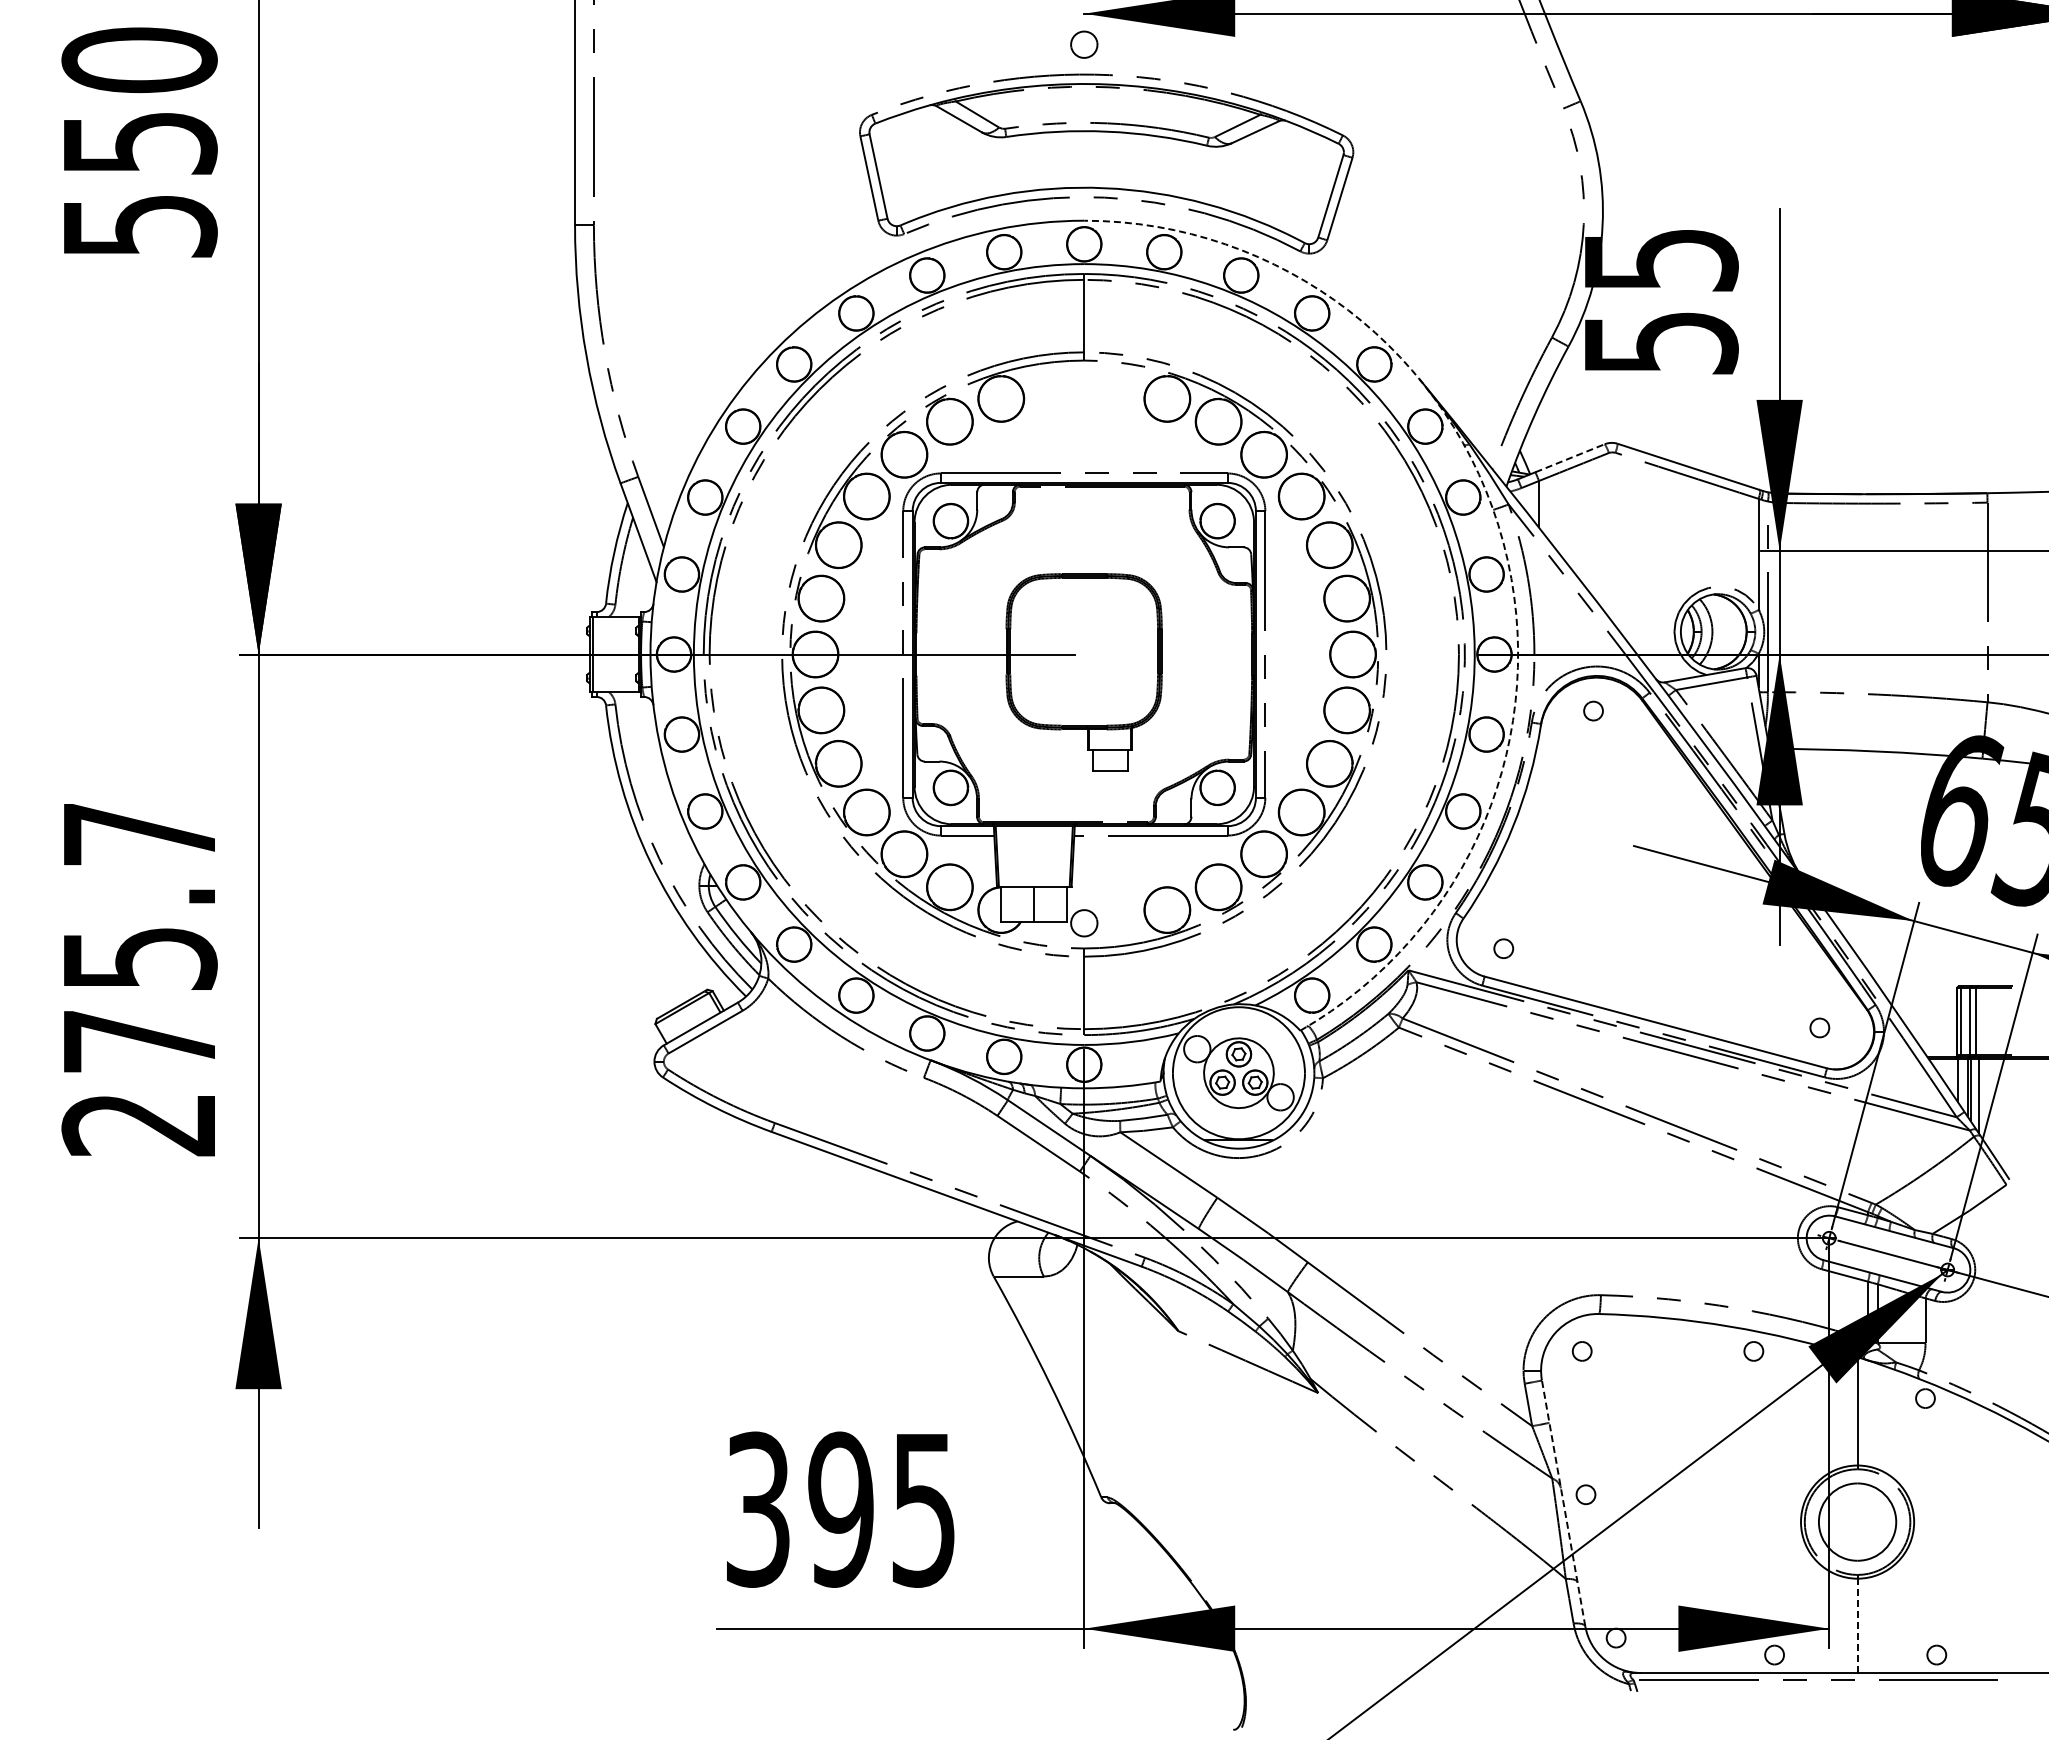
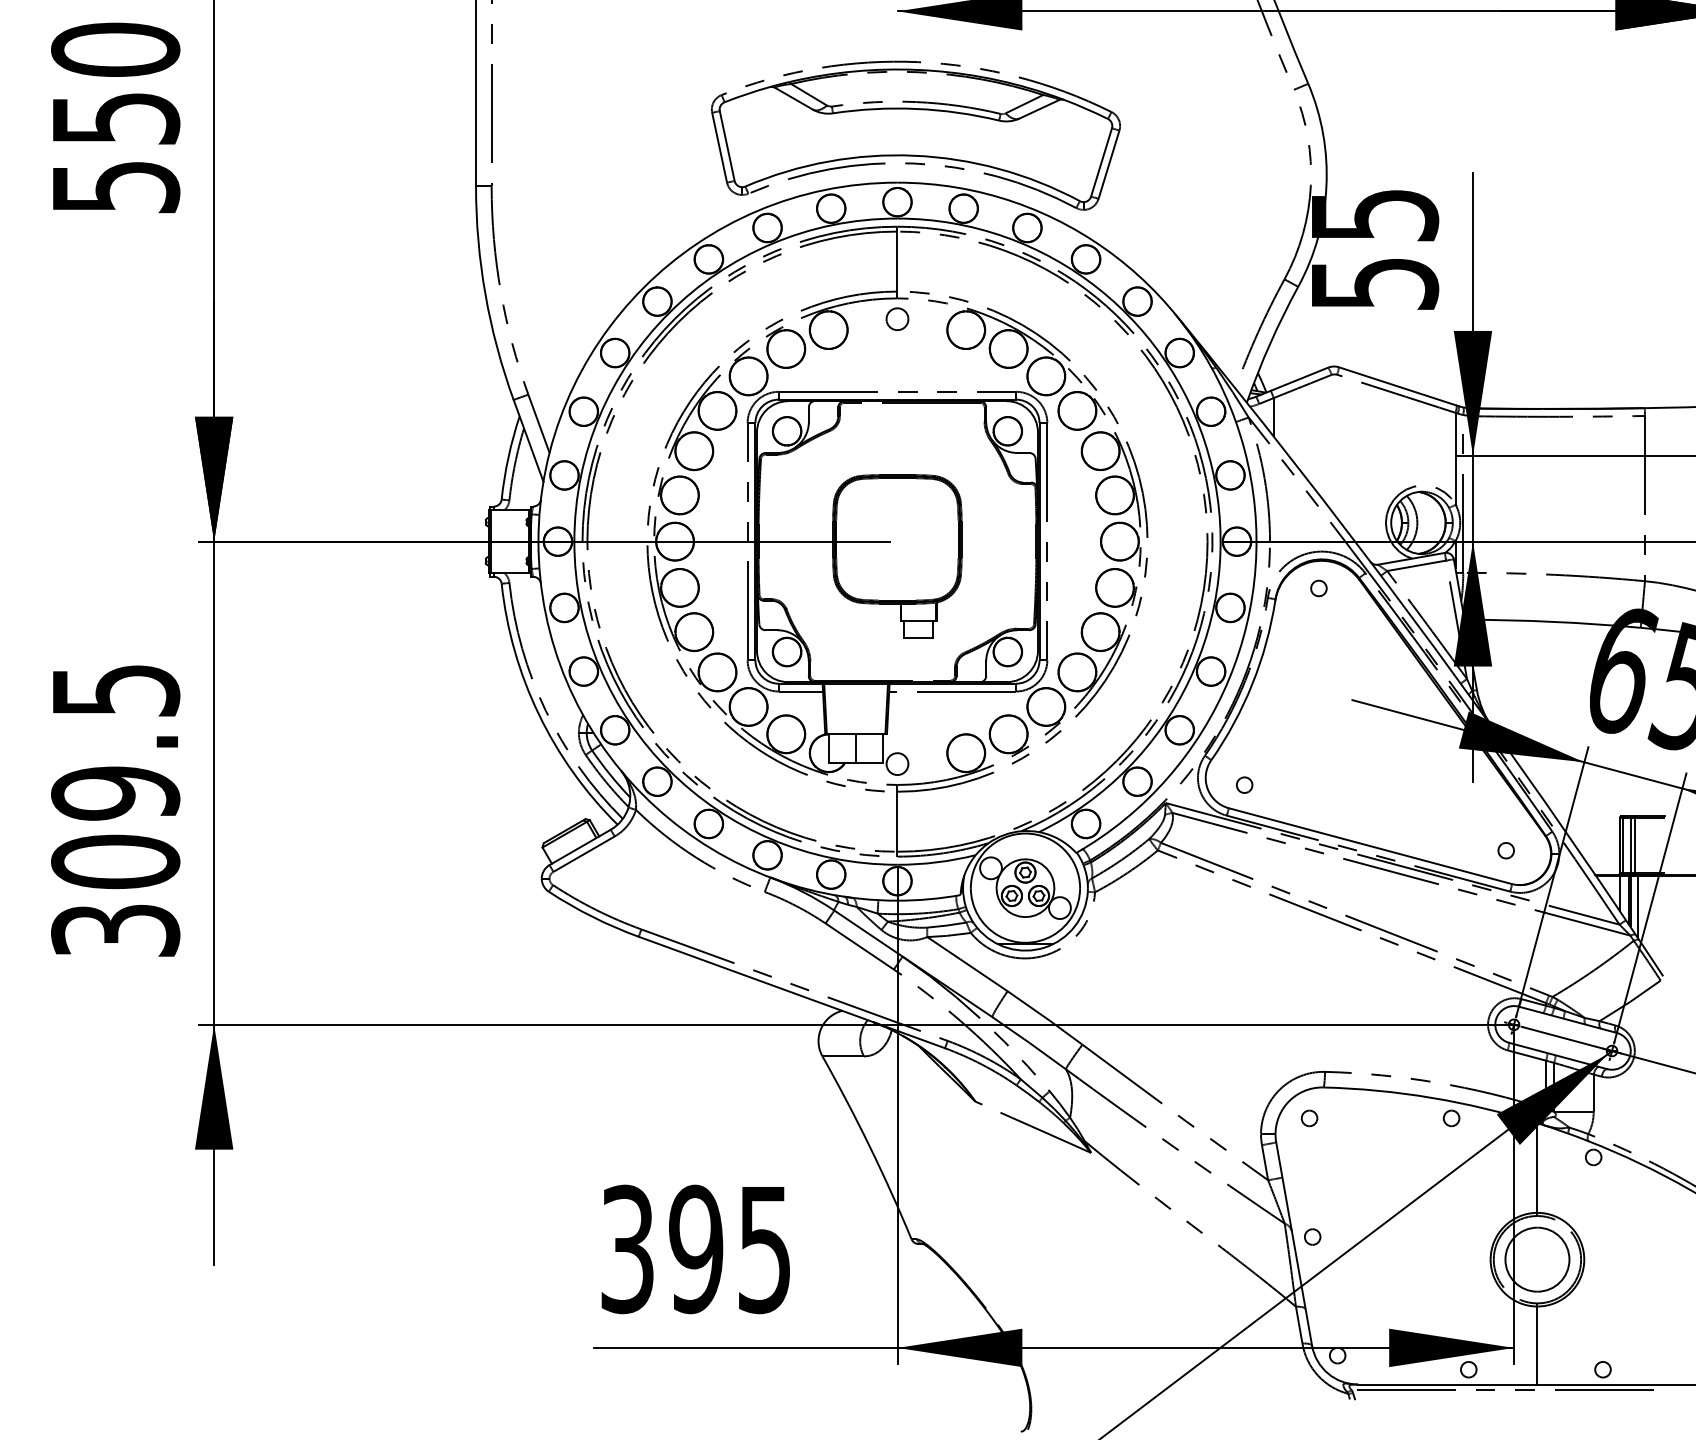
part: (1084, 44) -> (897, 319), moved
line: (1570, 458) -> (1299, 379), dashed -> solid
arc: (1503, 542) -> (1244, 448), dashed -> solid
text: (139, 980) -> (115, 811), 275.7 -> 309.5
line: (1563, 1503) -> (1294, 1244), dashed -> solid
line: (1857, 1625) -> (1537, 1345), dashed -> solid

